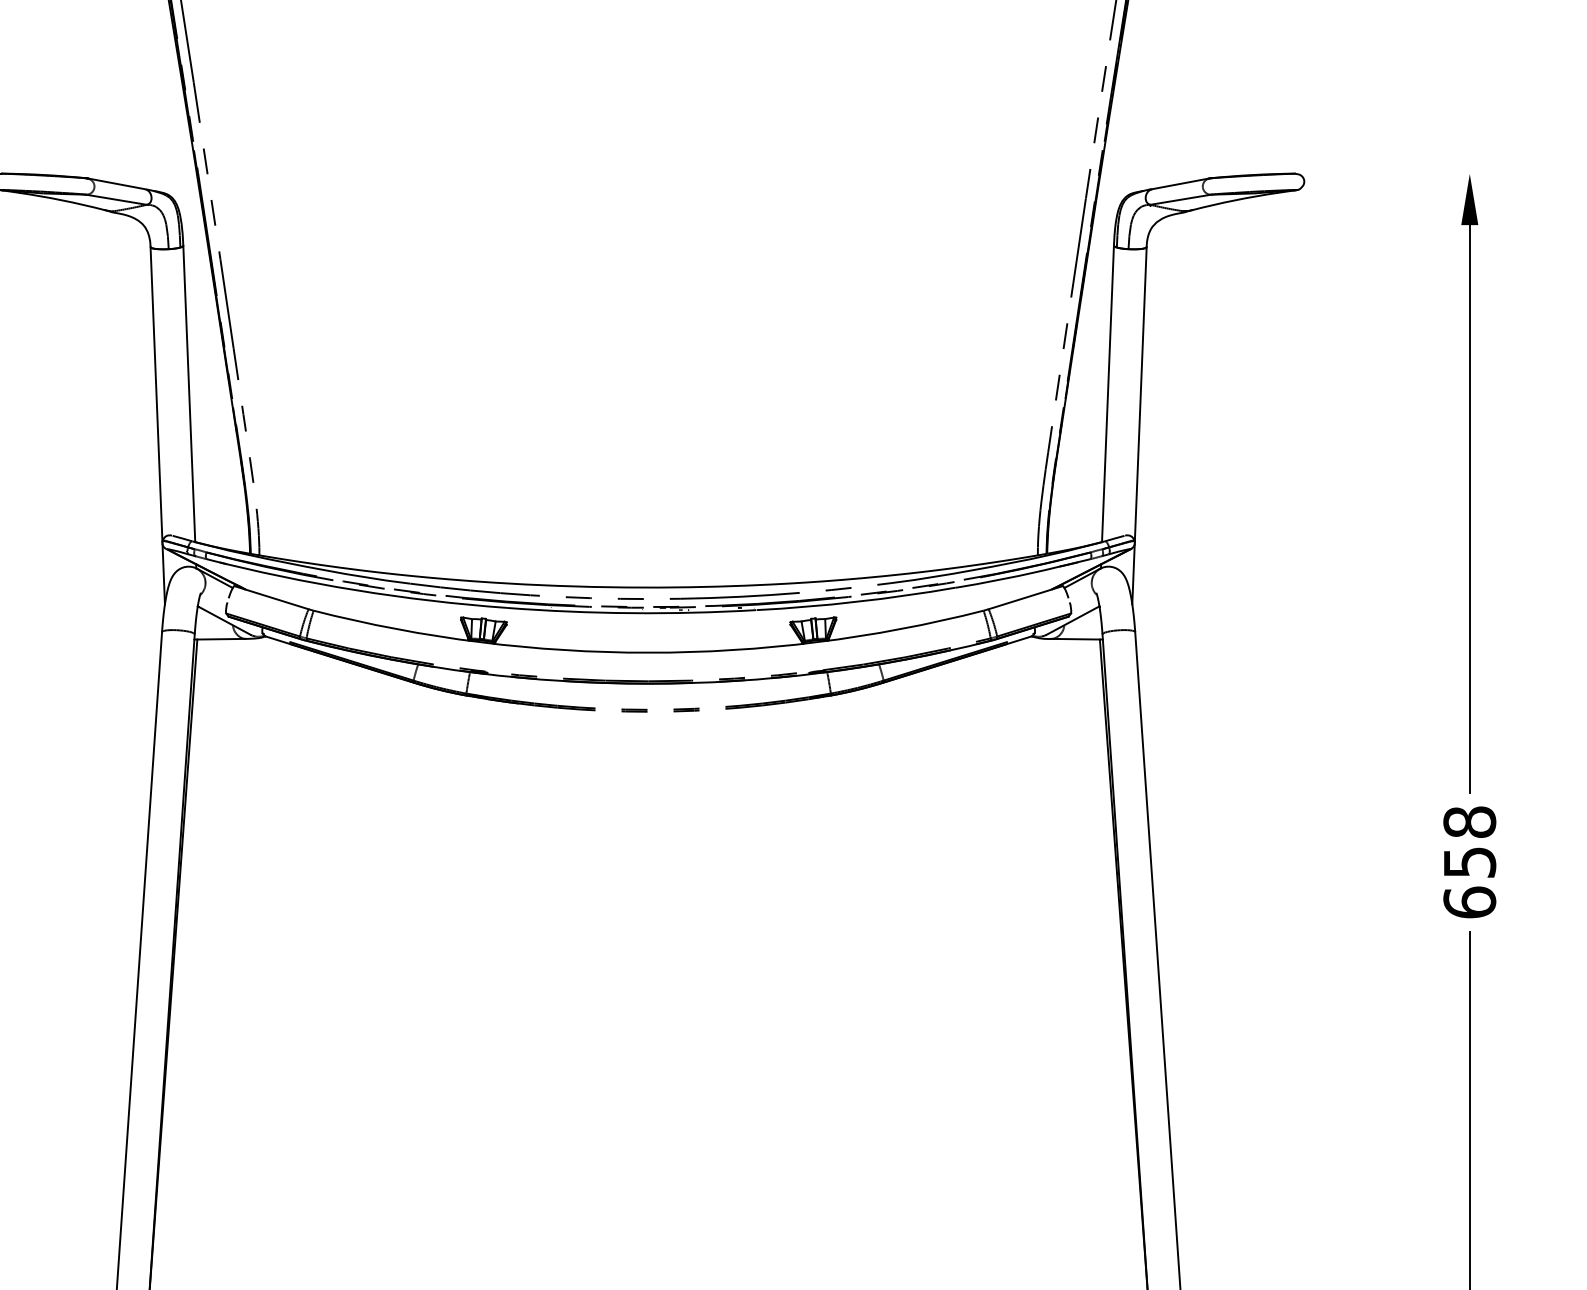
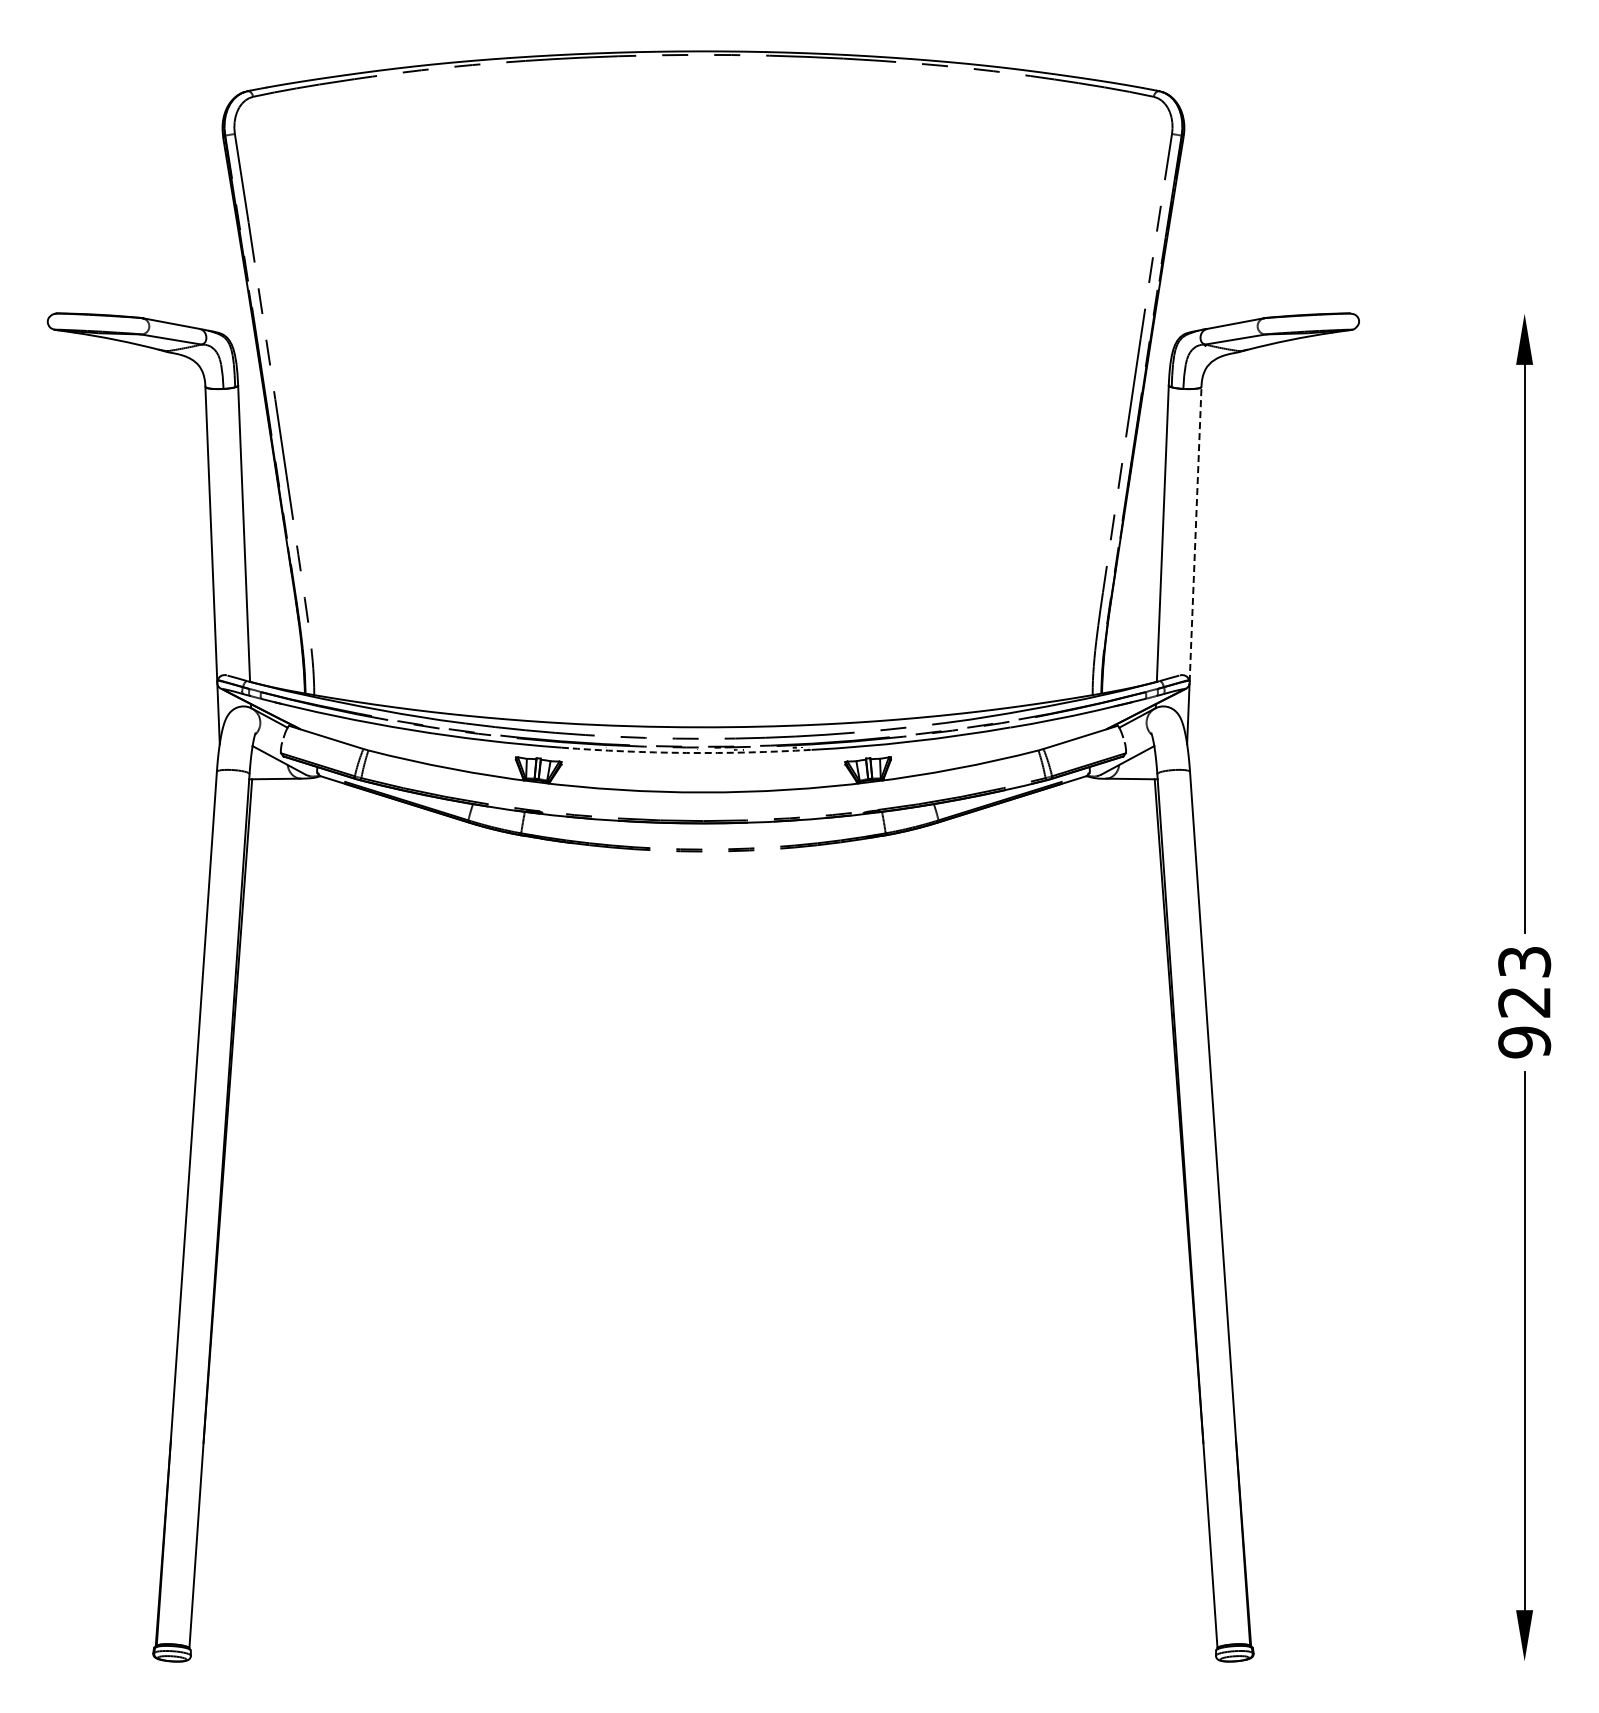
line: (1140, 394) -> (1195, 534), solid -> dashed
arc: (631, 612) -> (686, 752), solid -> dashed
text: (1469, 862) -> (1524, 1002), 658 -> 923

